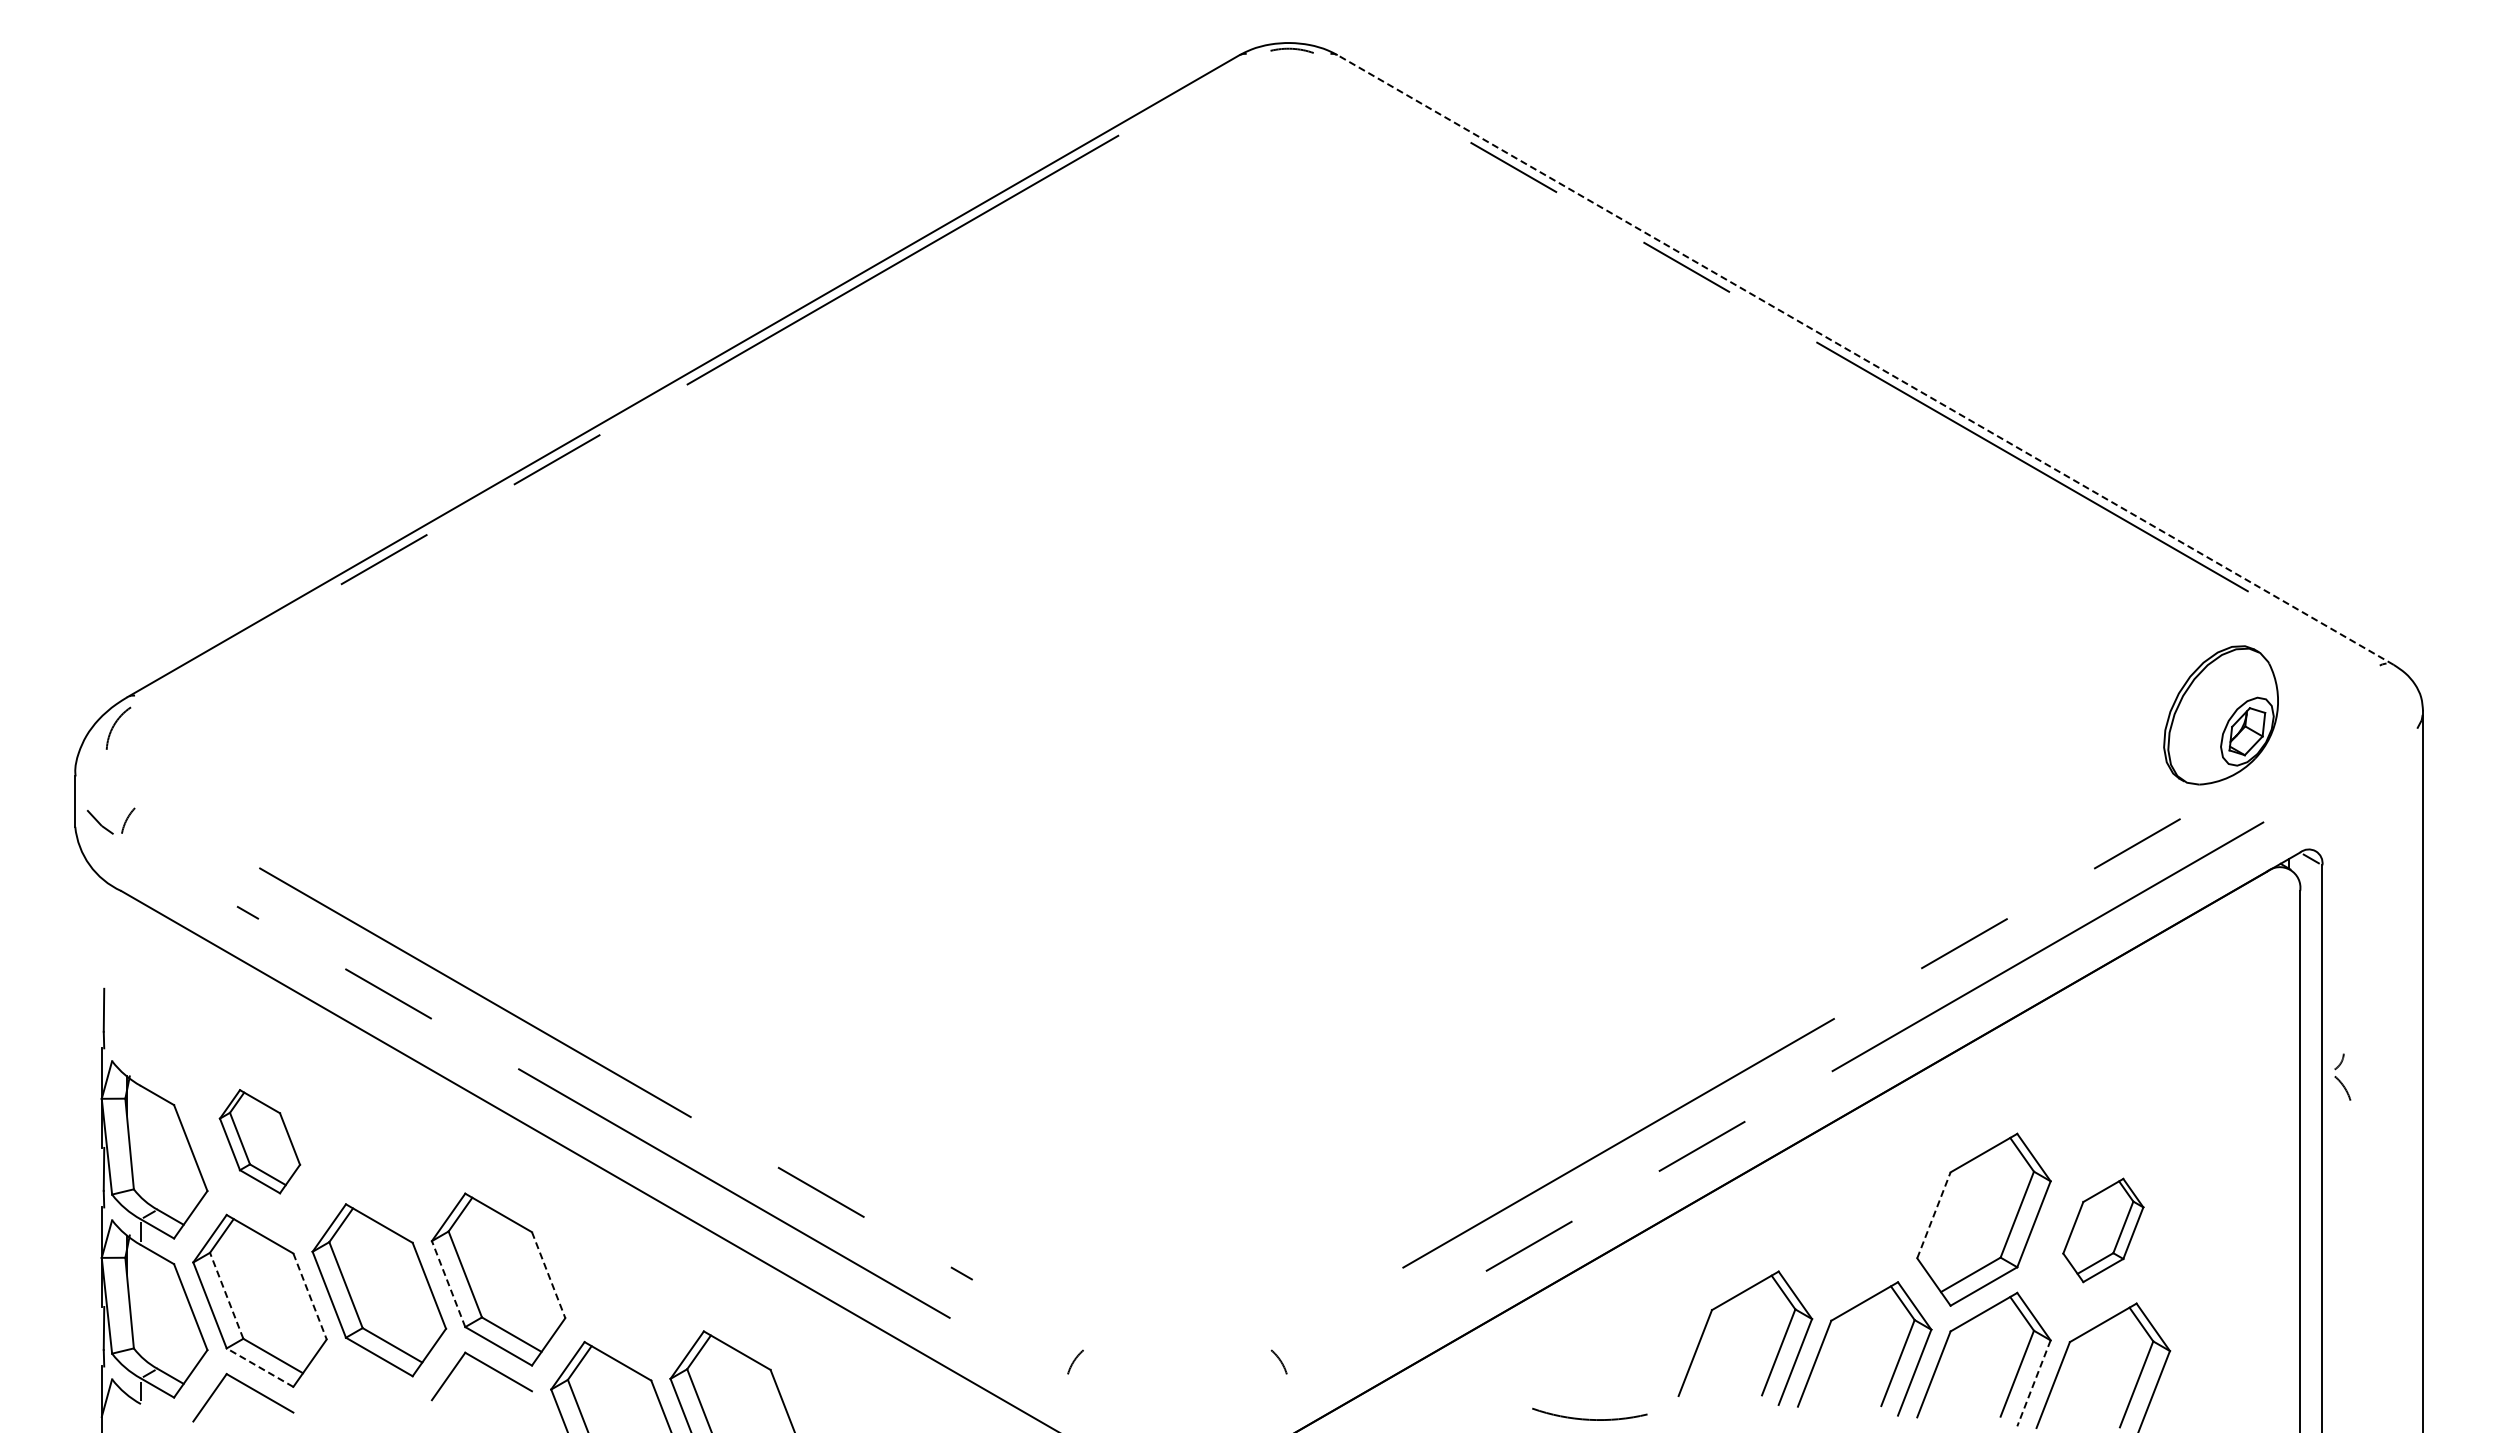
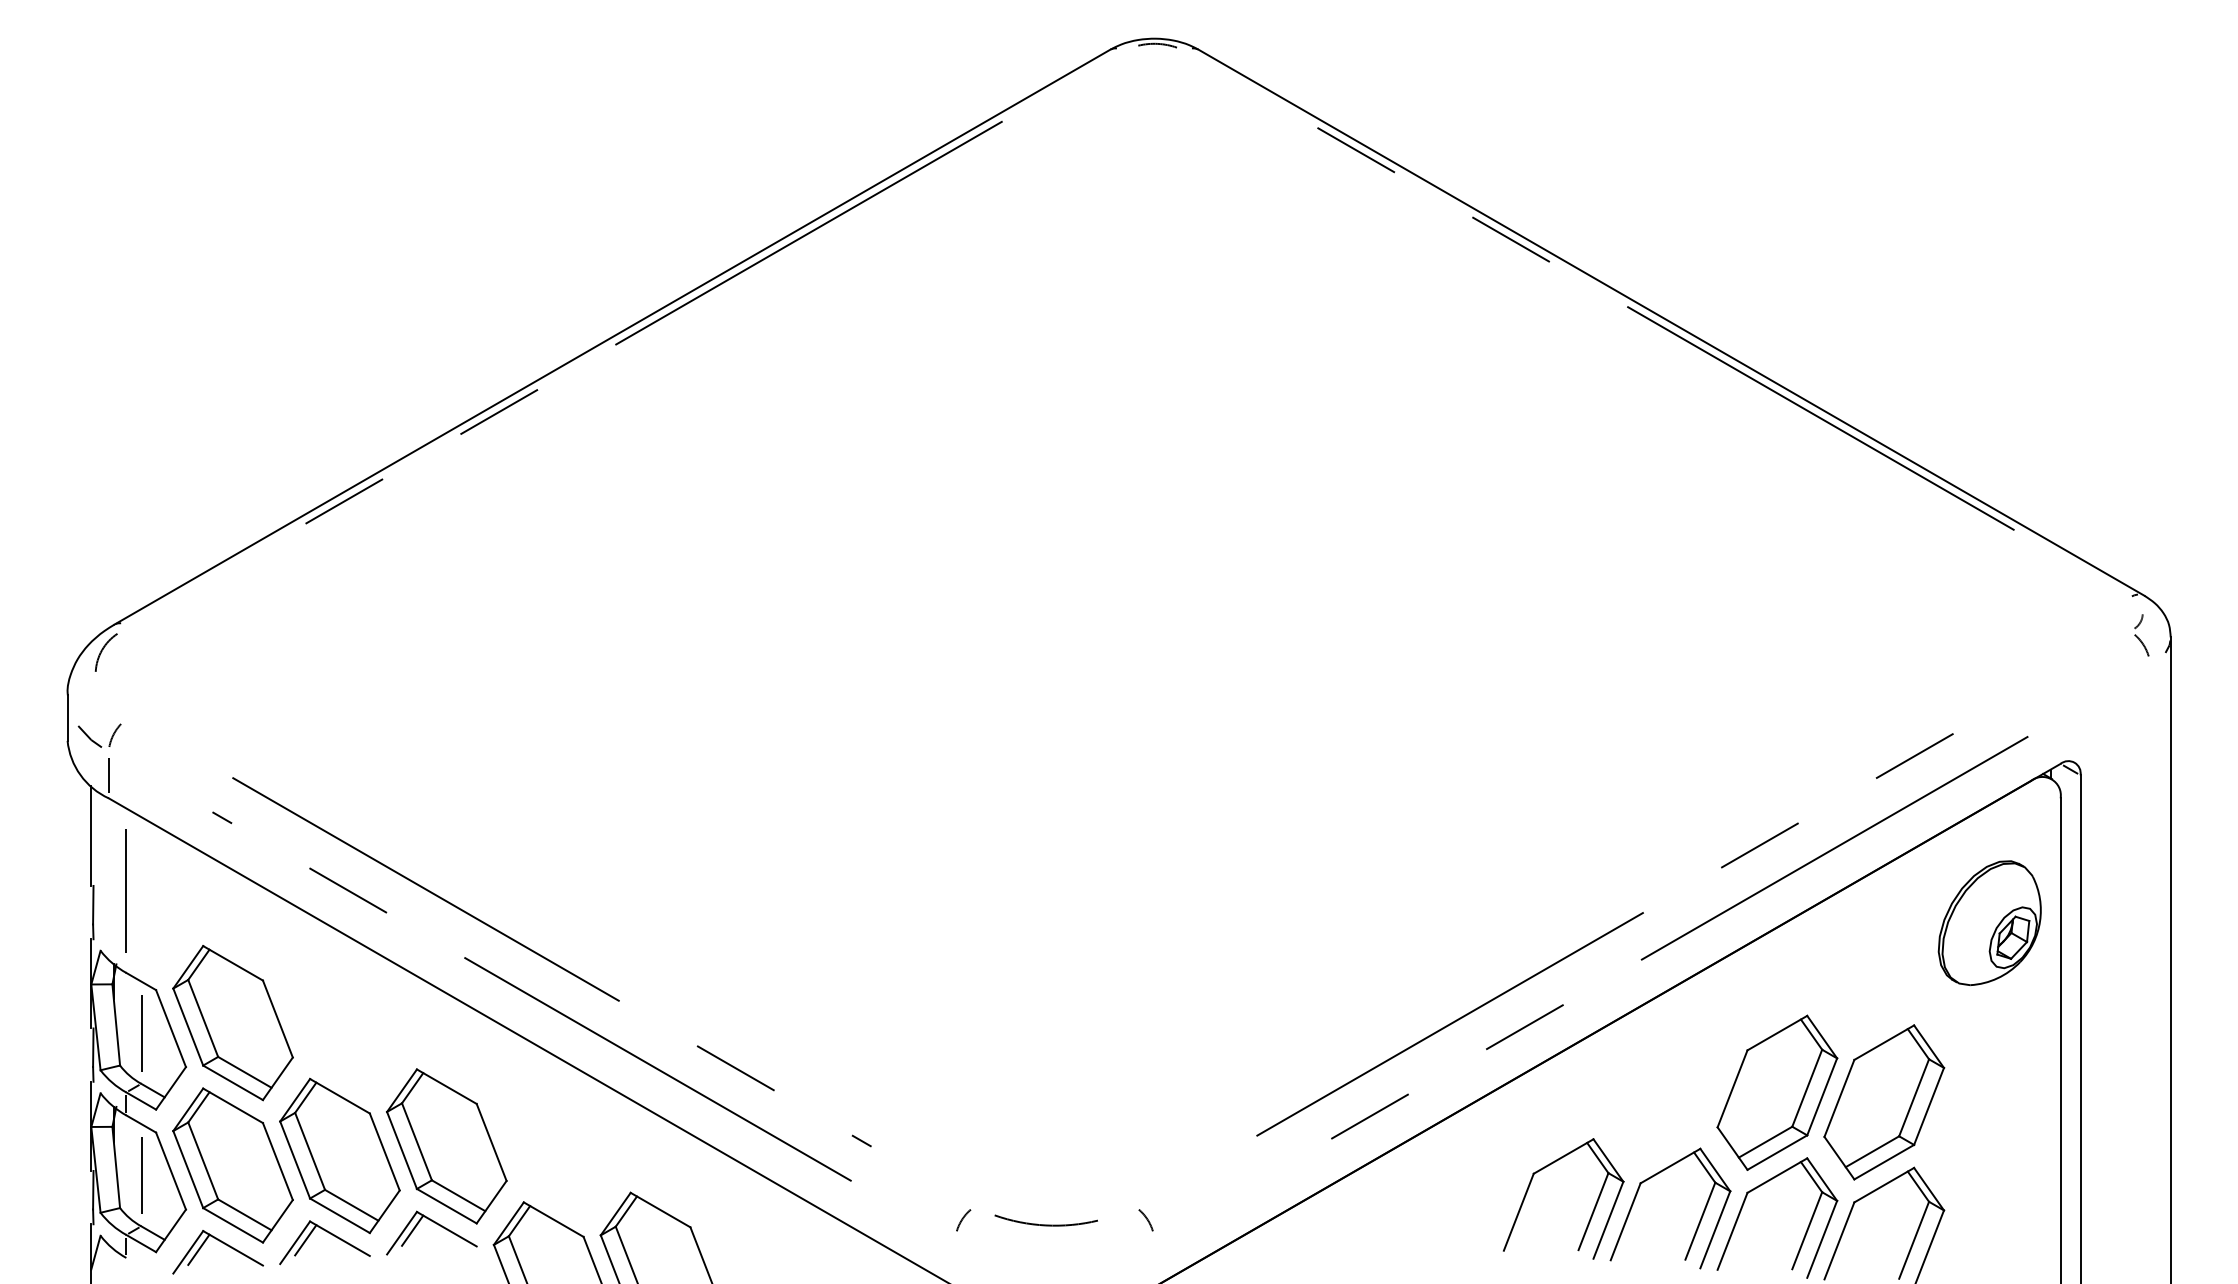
line: (1865, 360) -> (1671, 323), dashed -> solid
part: (2220, 715) -> (1989, 923), moved
line: (121, 864) -> (108, 774), added
line: (101, 932) -> (91, 835), added
line: (140, 993) -> (126, 890), added
part: (2342, 1076) -> (2141, 634), moved
part: (259, 1141) -> (232, 1022), size x1.67
line: (158, 1153) -> (142, 1033), added
line: (1934, 1214) -> (1733, 1088), dashed -> solid
part: (2103, 1230) -> (1884, 1102), size x1.67
line: (548, 1275) -> (491, 1142), dashed -> solid
line: (448, 1283) -> (401, 1149), dashed -> solid
line: (226, 1295) -> (203, 1160), dashed -> solid
line: (310, 1296) -> (278, 1161), dashed -> solid
line: (158, 1312) -> (142, 1175), added
line: (260, 1367) -> (233, 1225), dashed -> solid
line: (460, 1373) -> (412, 1230), added
part: (369, 1378) -> (331, 1235), added
line: (2033, 1383) -> (1821, 1239), dashed -> solid
line: (221, 1394) -> (198, 1249), added
arc: (1589, 1418) -> (1045, 1224), moved

